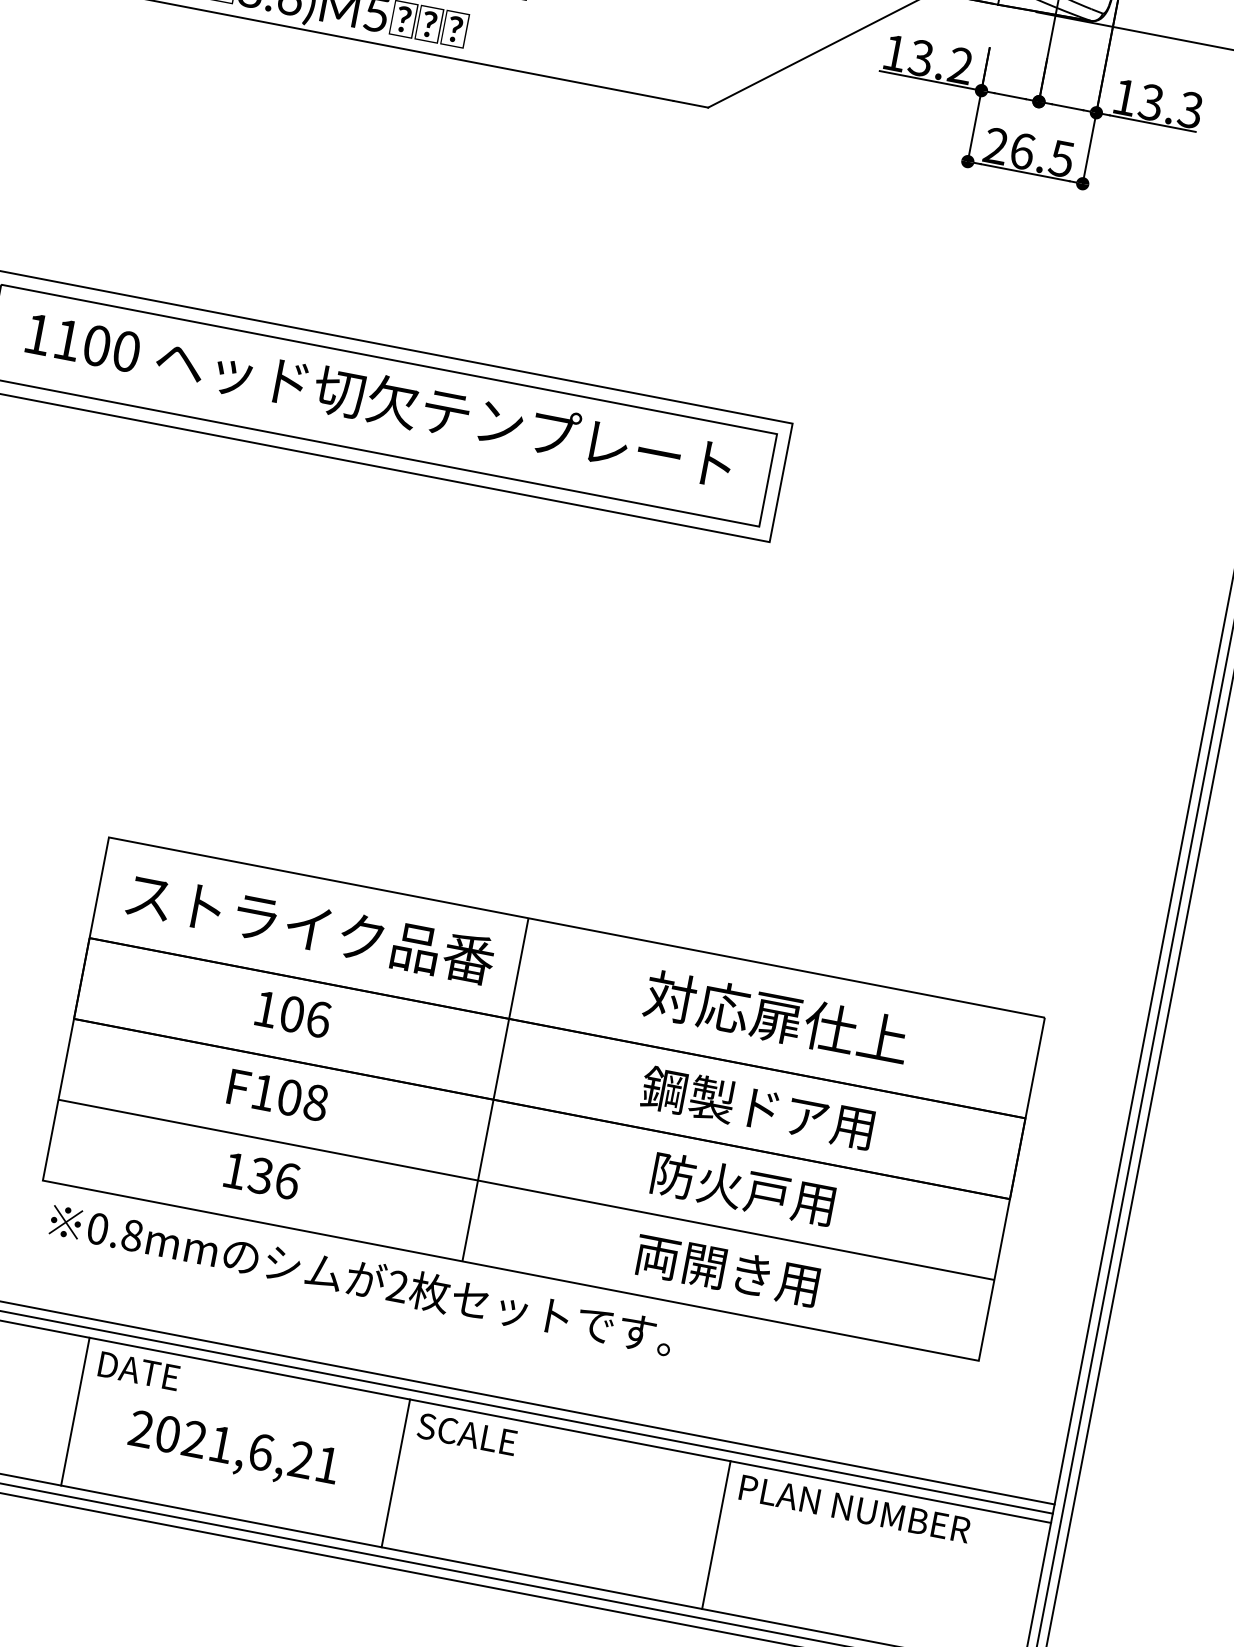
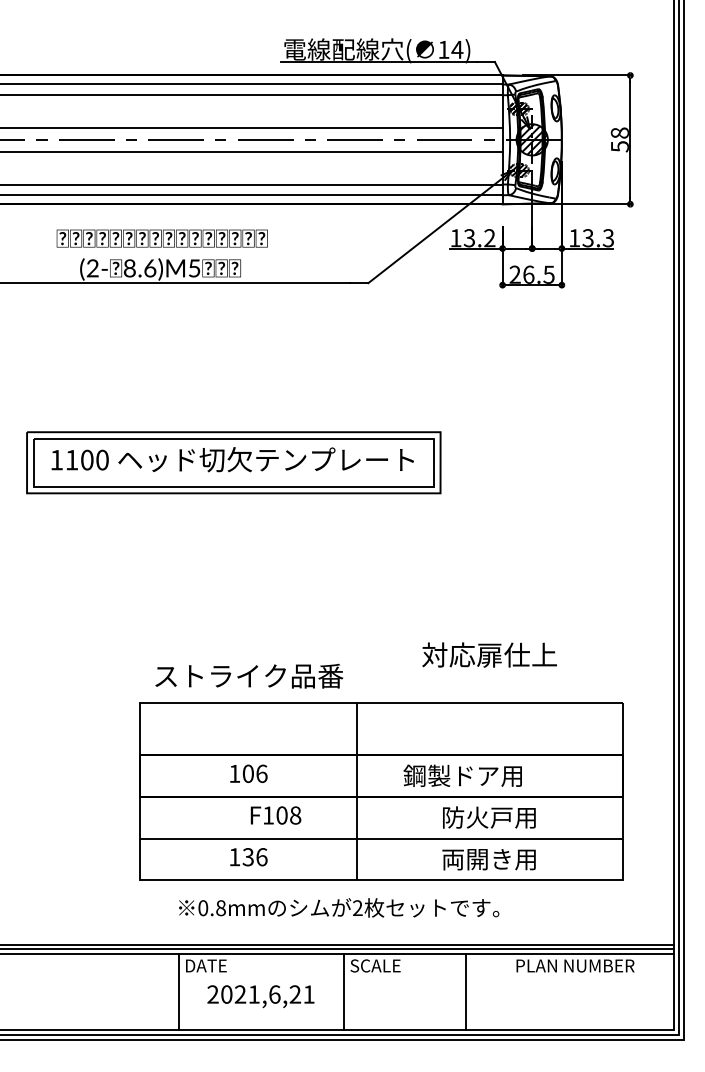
text: (311, 926) -> (249, 675), moved
text: (776, 1016) -> (489, 654), moved
text: (277, 1095) -> (275, 815), moved
text: (757, 1107) -> (462, 775), moved
text: (362, 1278) -> (339, 907), moved
line: (717, 1535) -> (466, 992), moved

